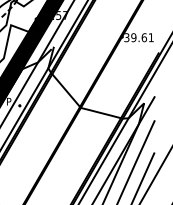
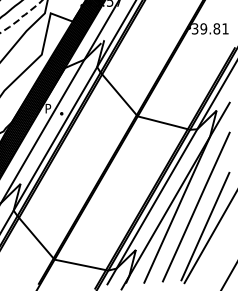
text: (144, 37) -> (216, 28), 39.61 -> 39.81

